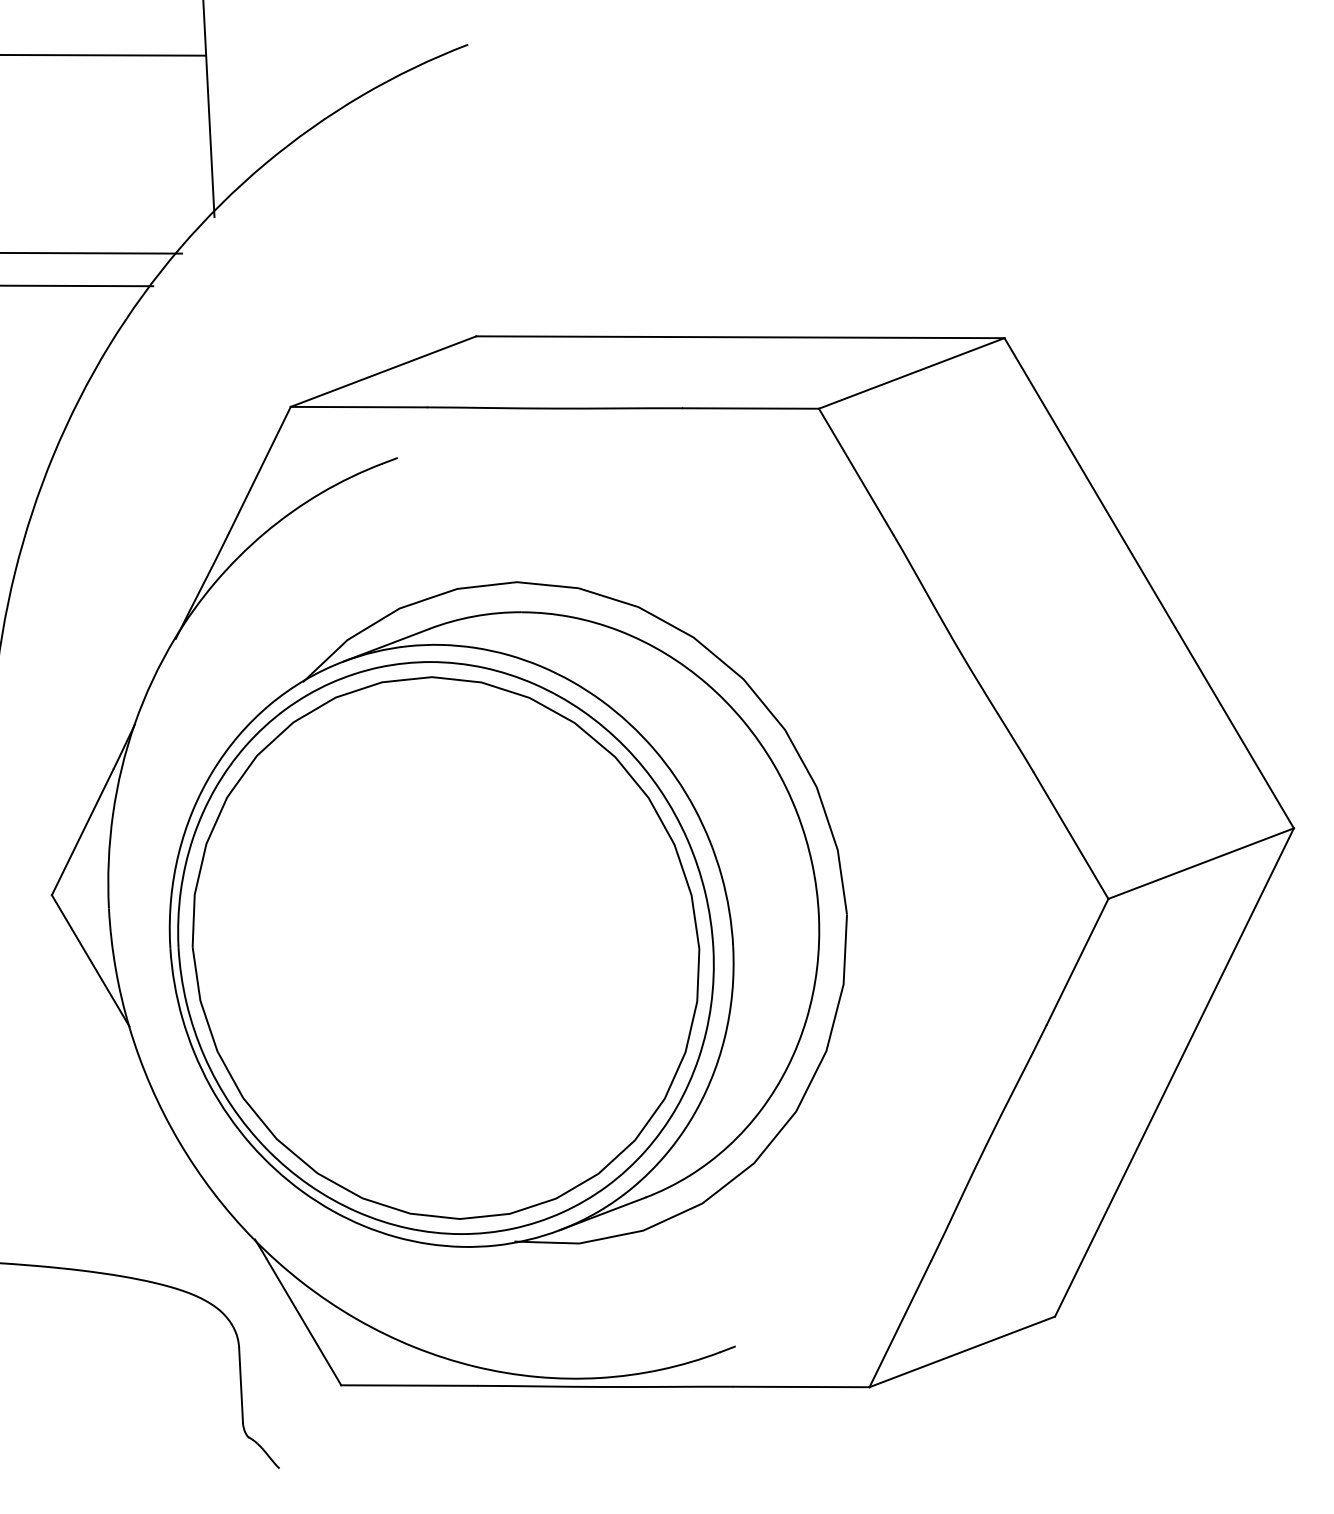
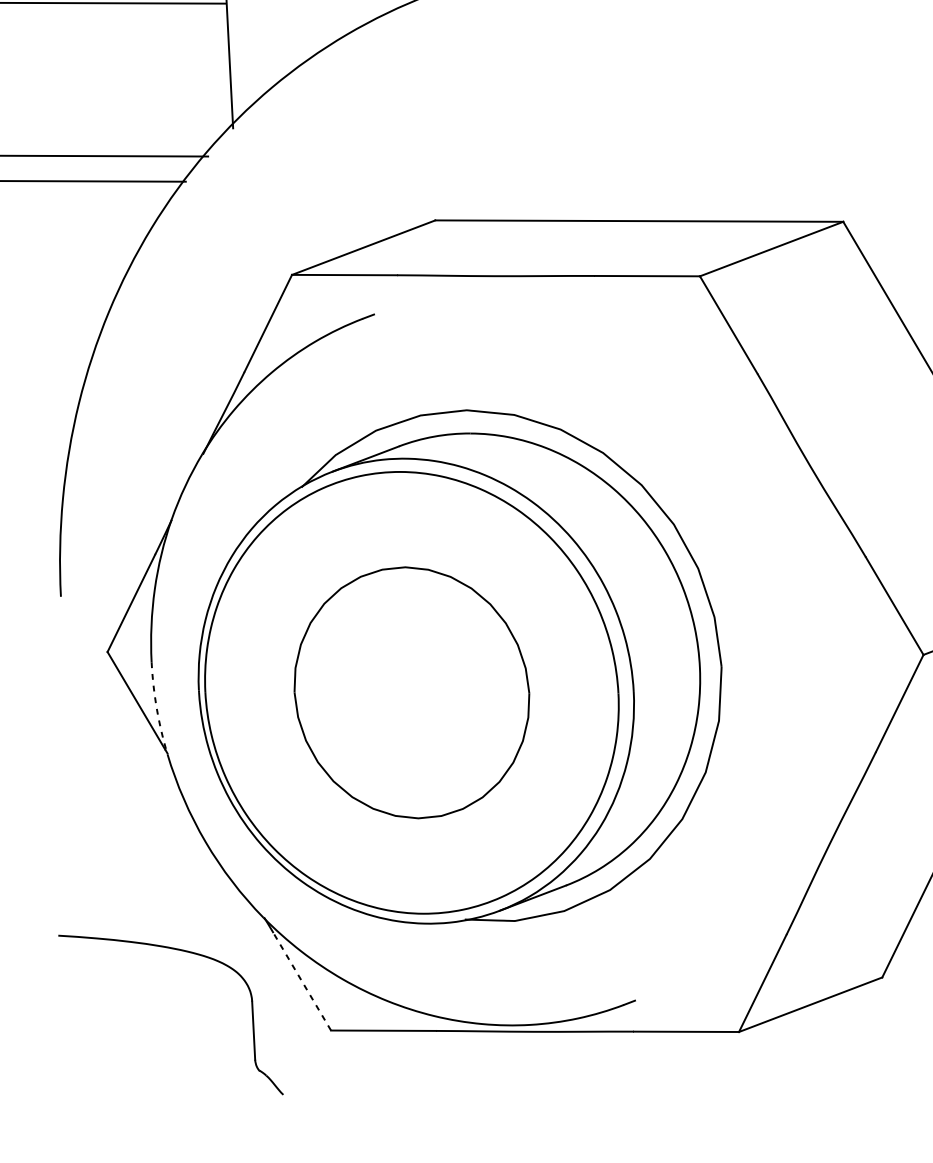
part: (445, 947) -> (411, 692), size x0.6
arc: (115, 968) -> (156, 708), solid -> dashed
line: (303, 1321) -> (301, 981), solid -> dashed

